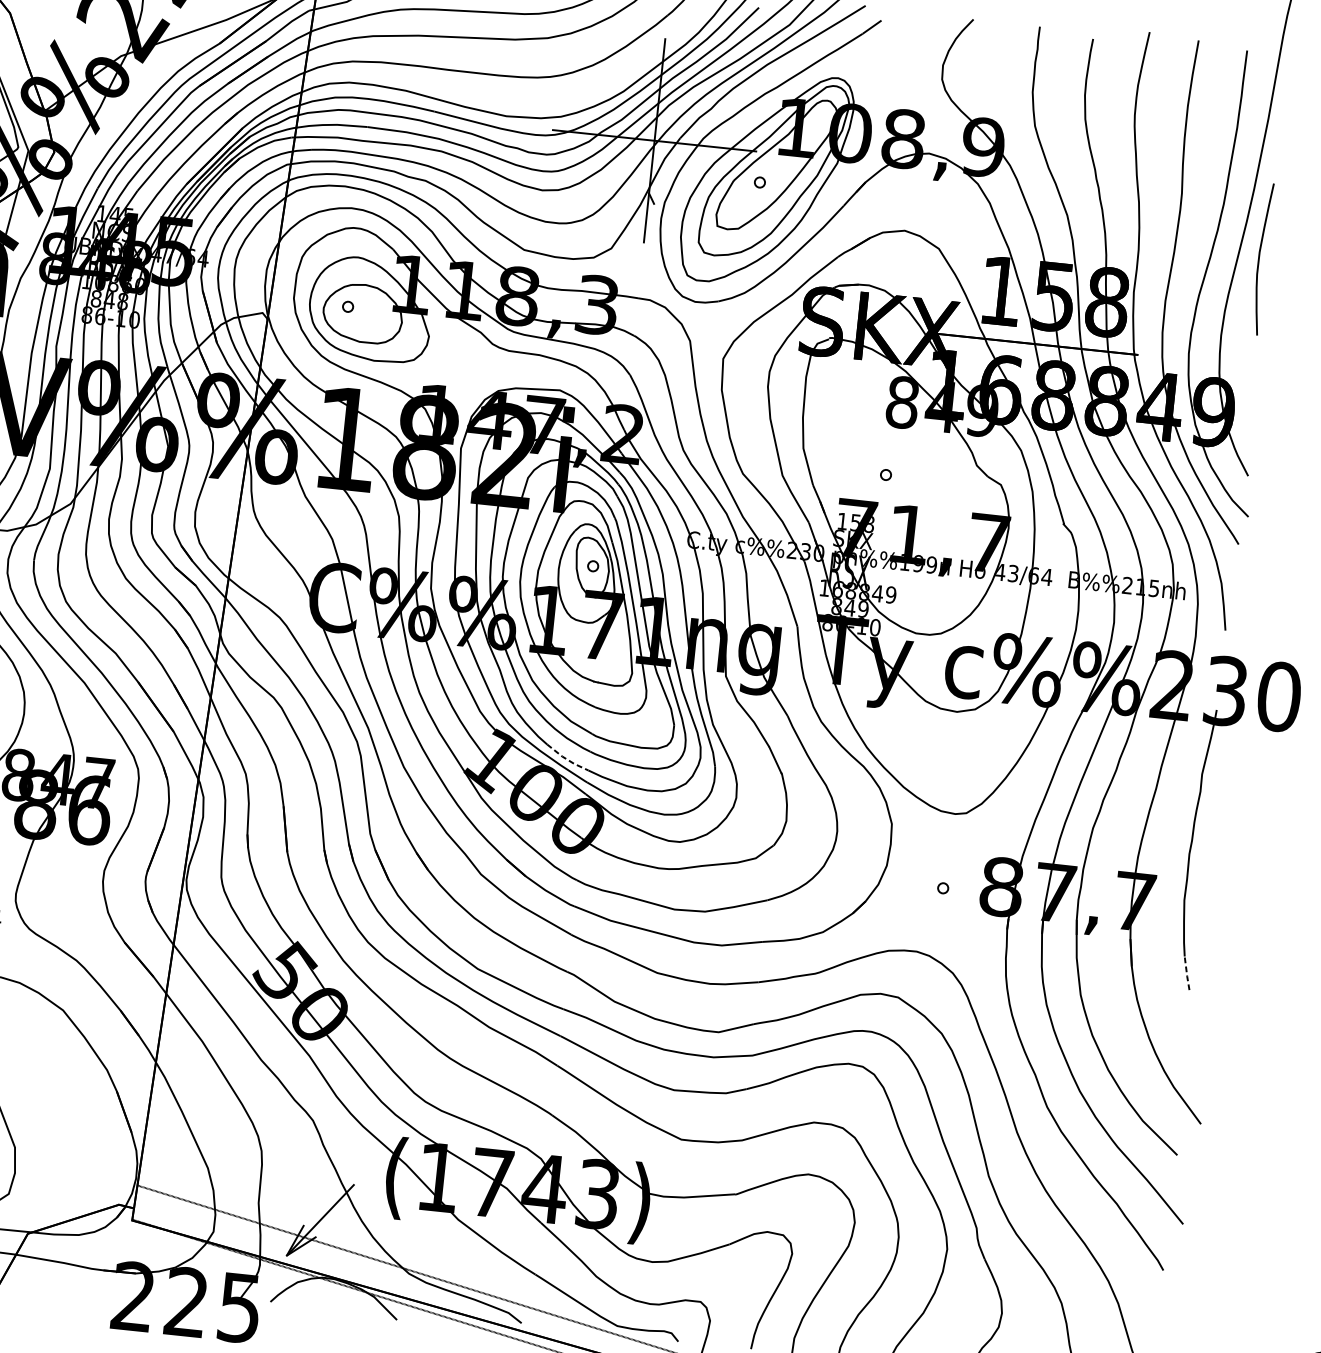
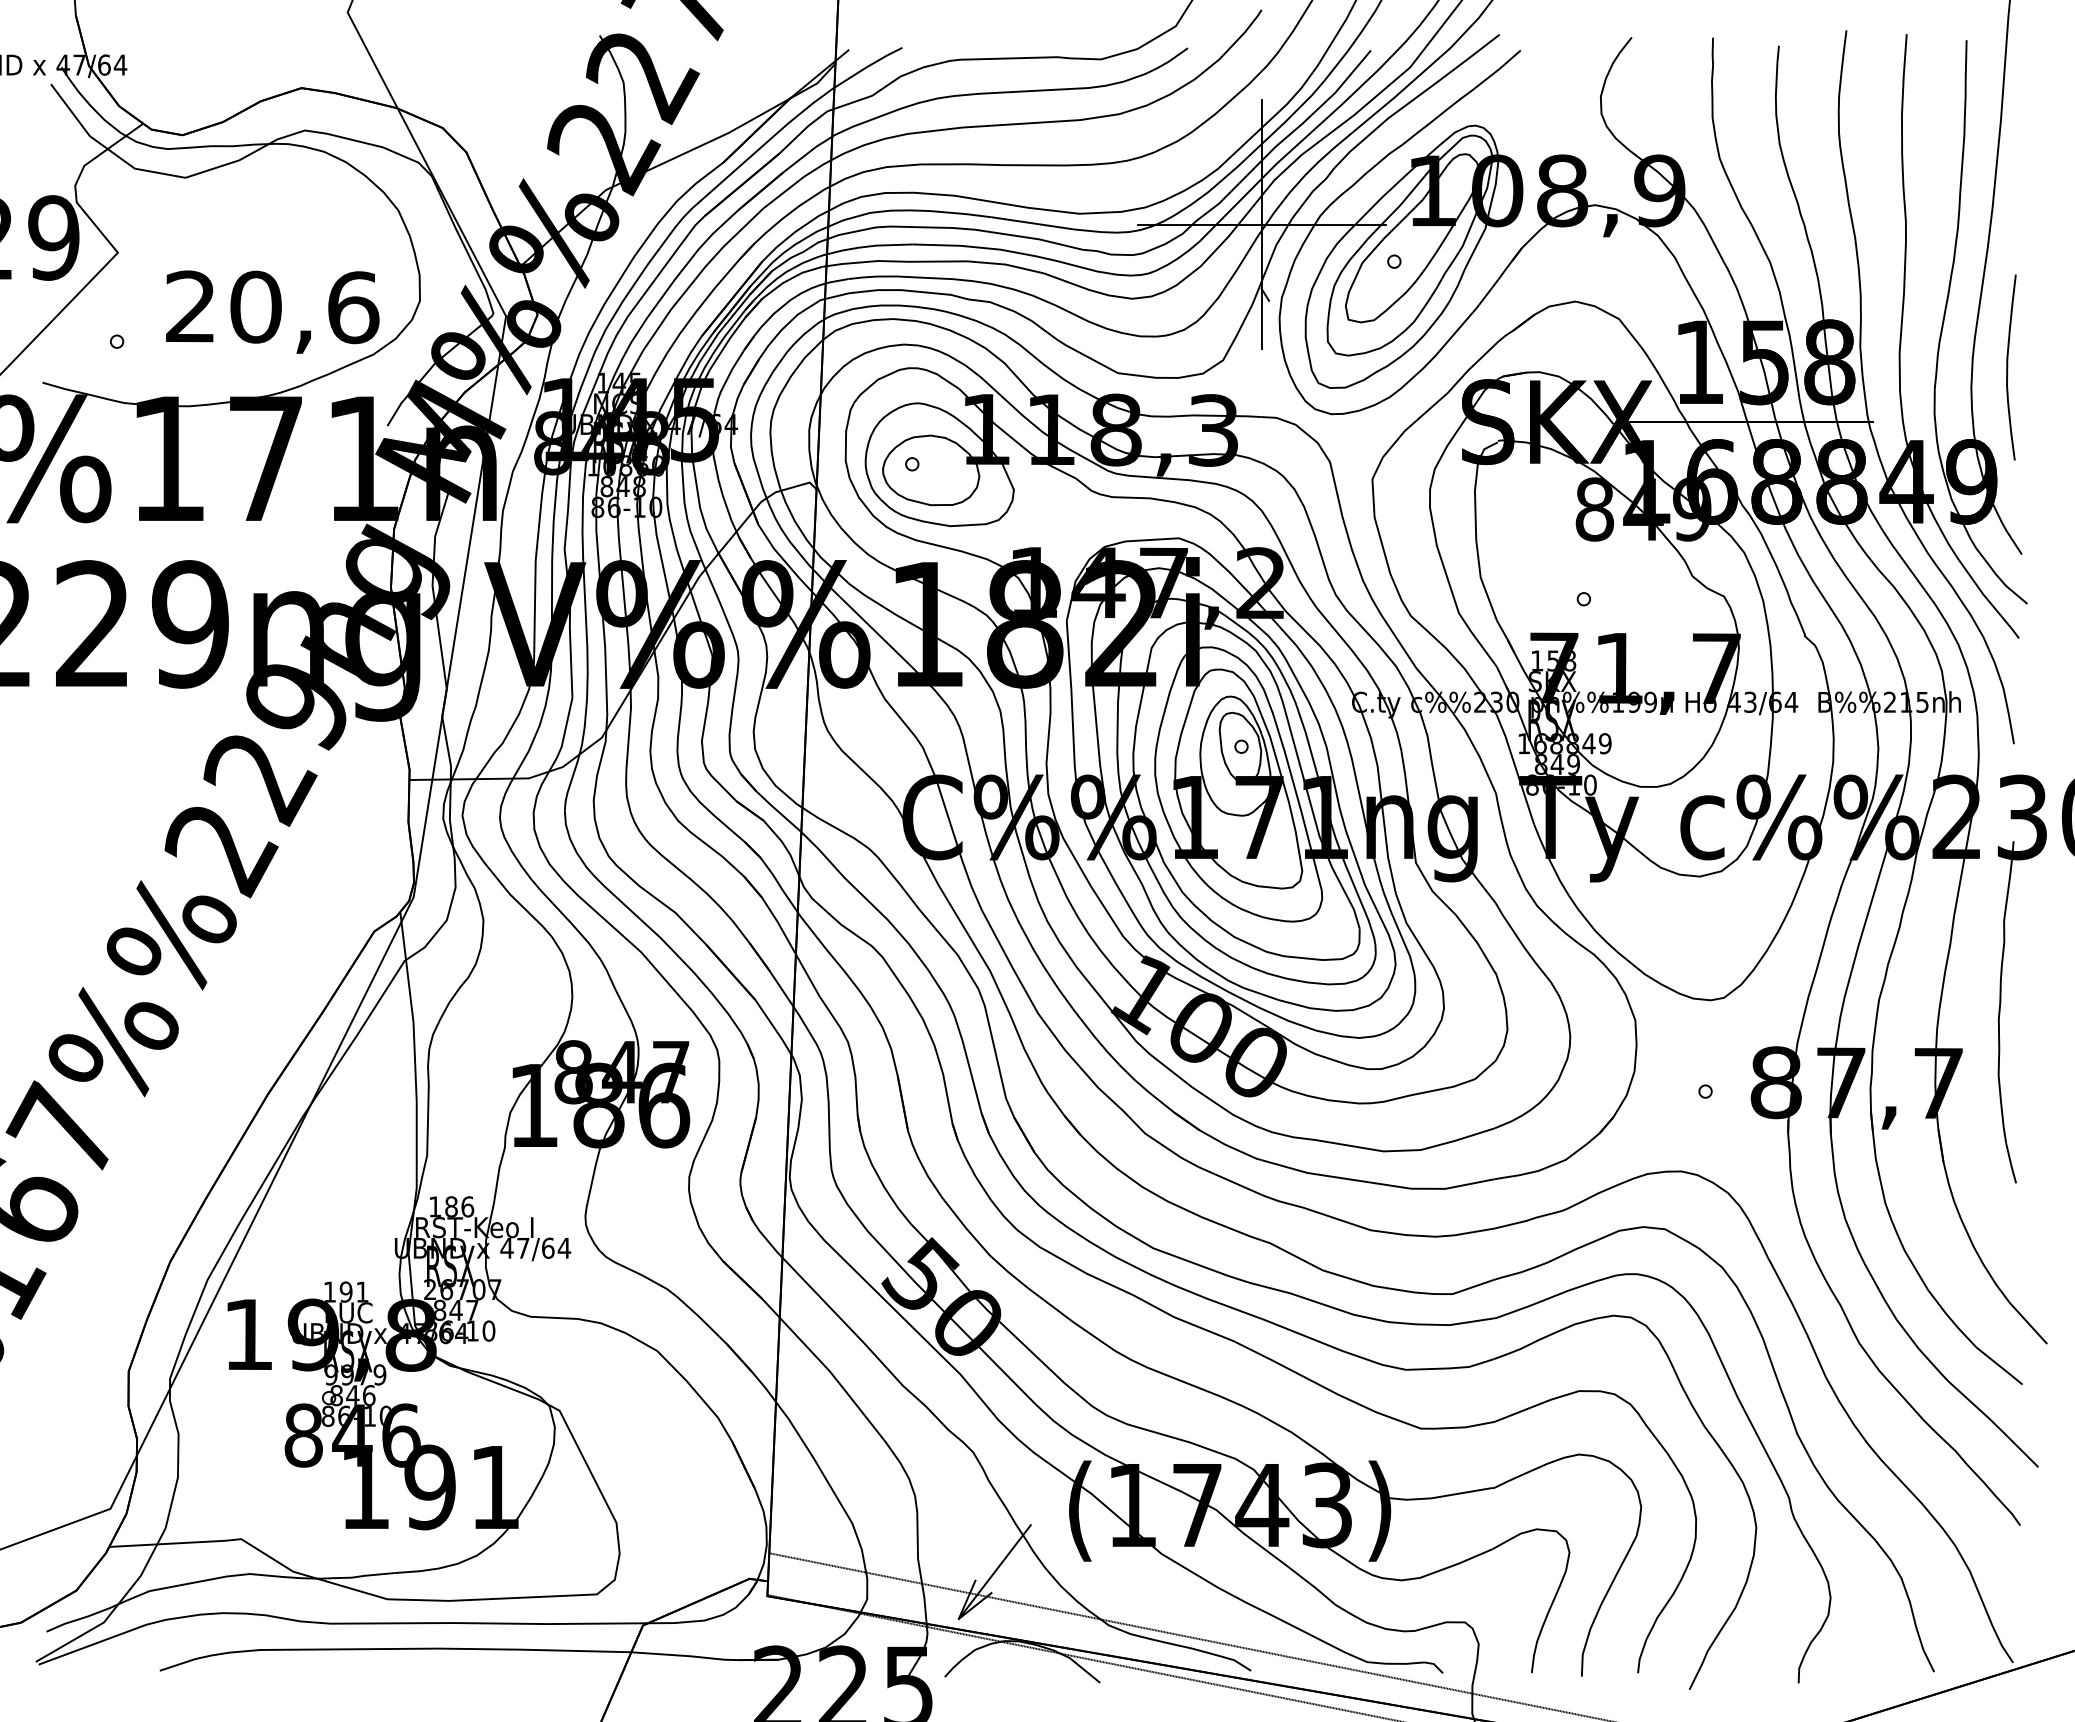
curve: (1259, 258) -> (2008, 367), moved
line: (567, 759) -> (1234, 983), dashed -> solid
line: (1186, 973) -> (2010, 1163), dashed -> solid

